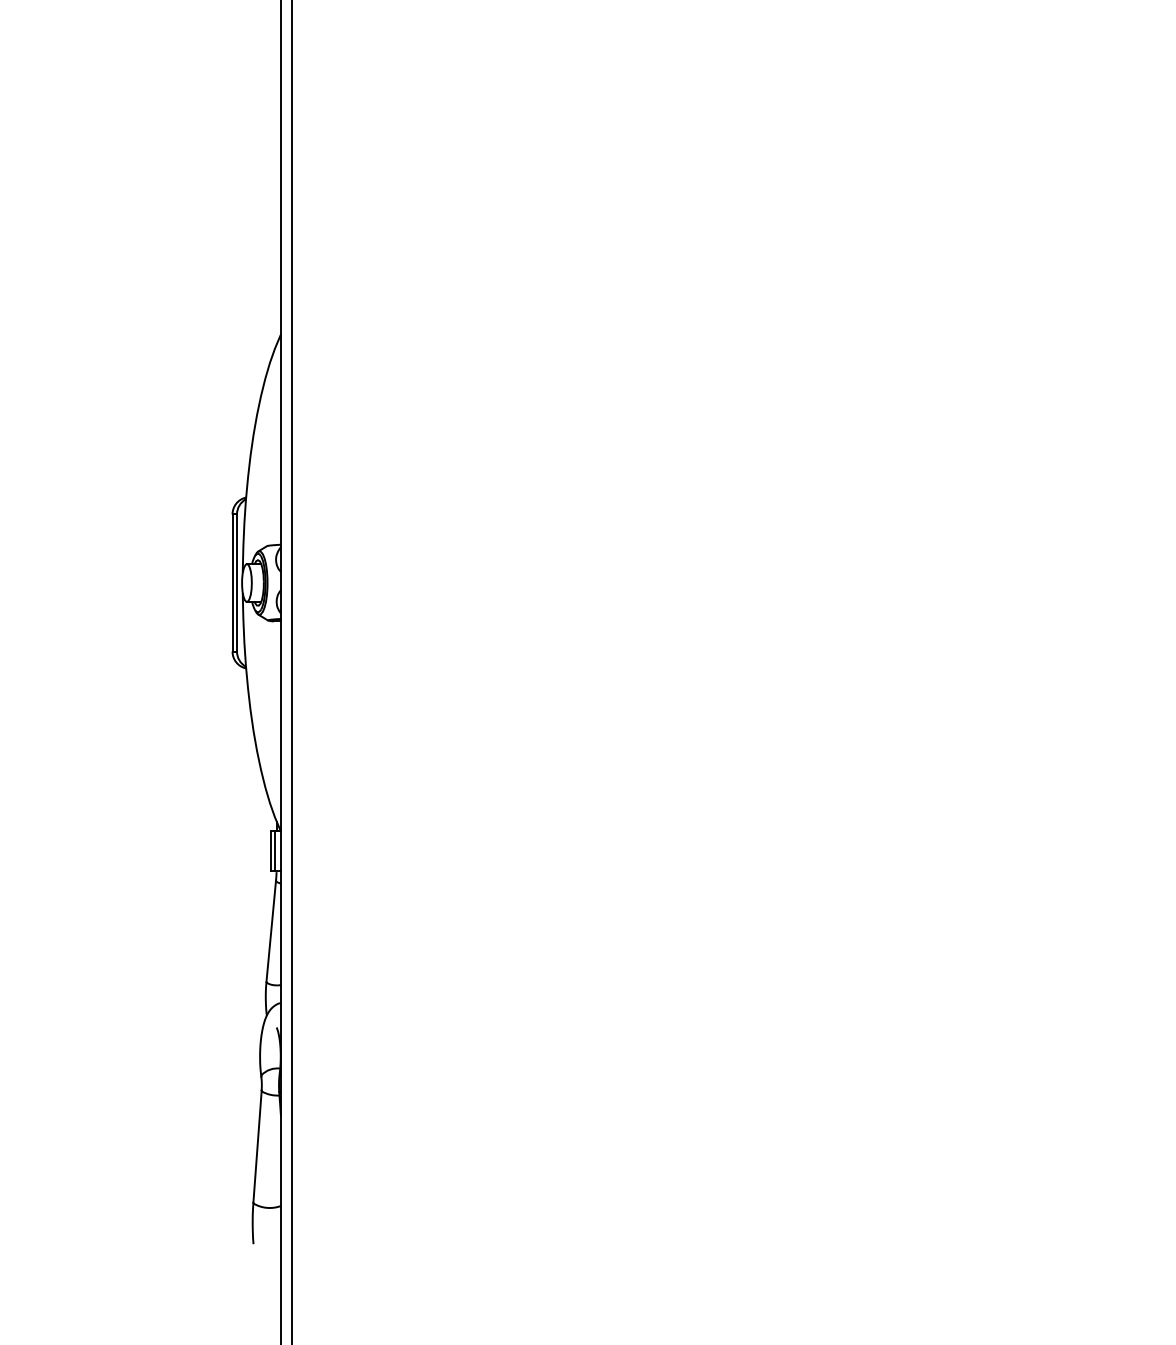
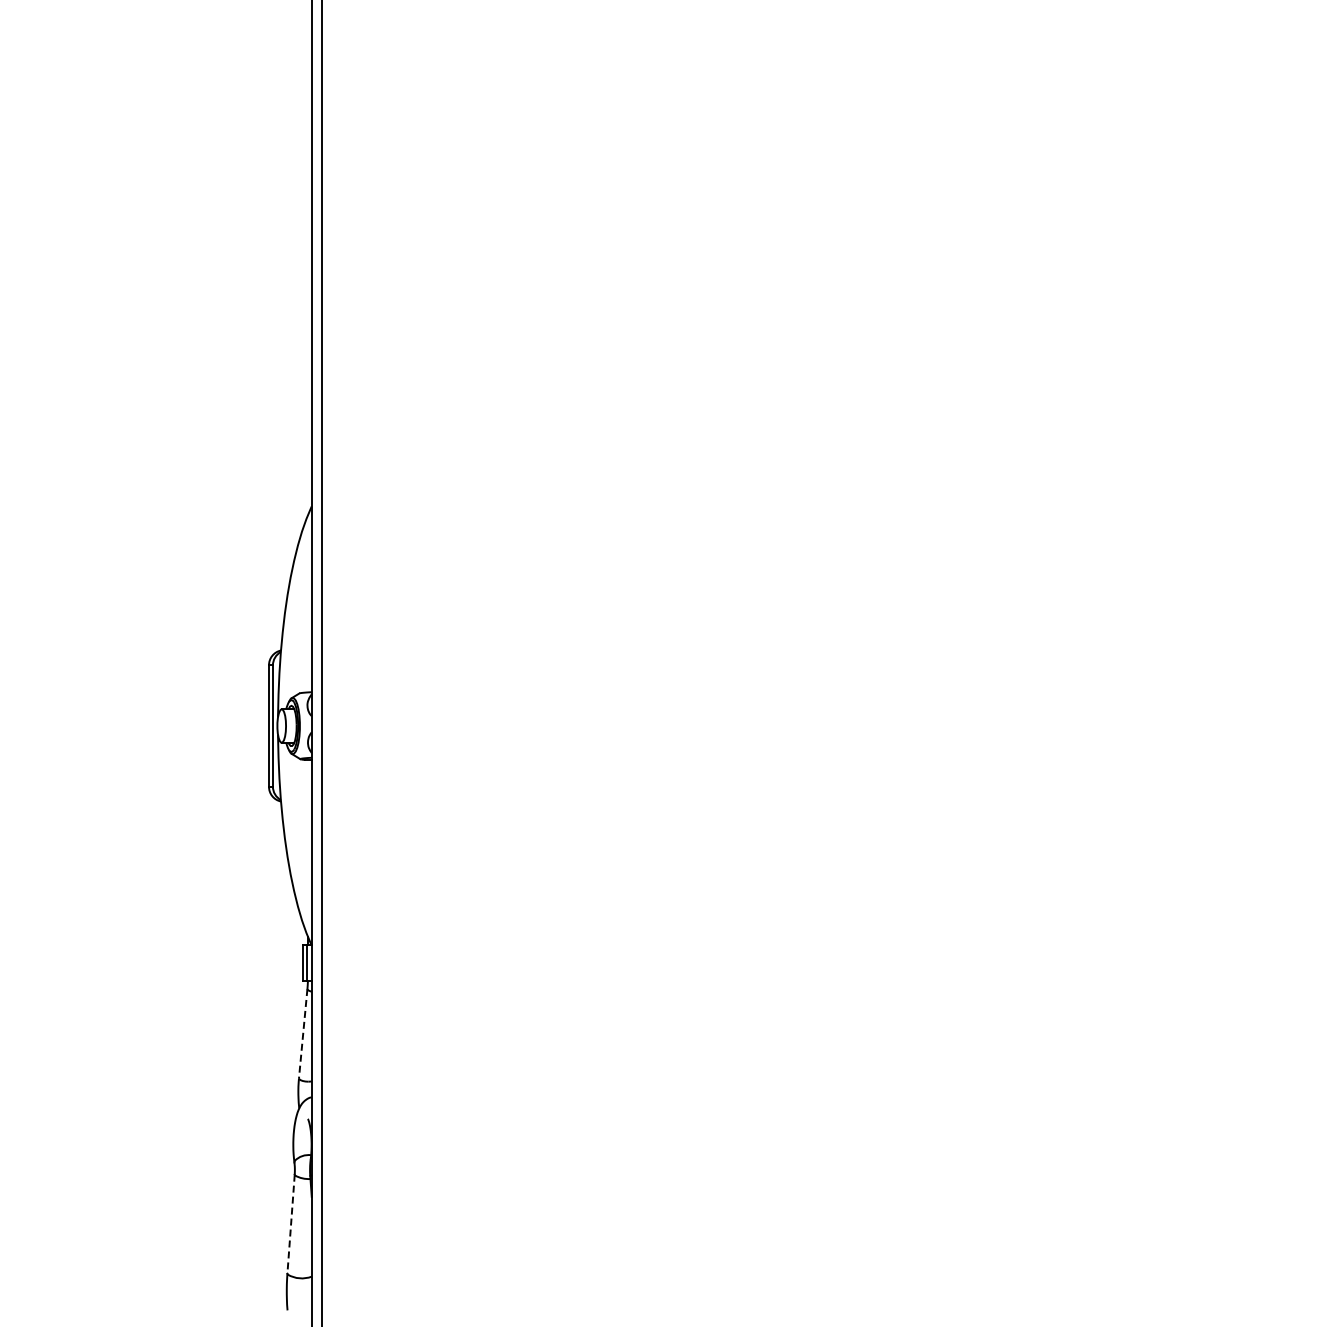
line: (271, 930) -> (303, 1033), solid -> dashed
line: (258, 1146) -> (291, 1224), solid -> dashed

